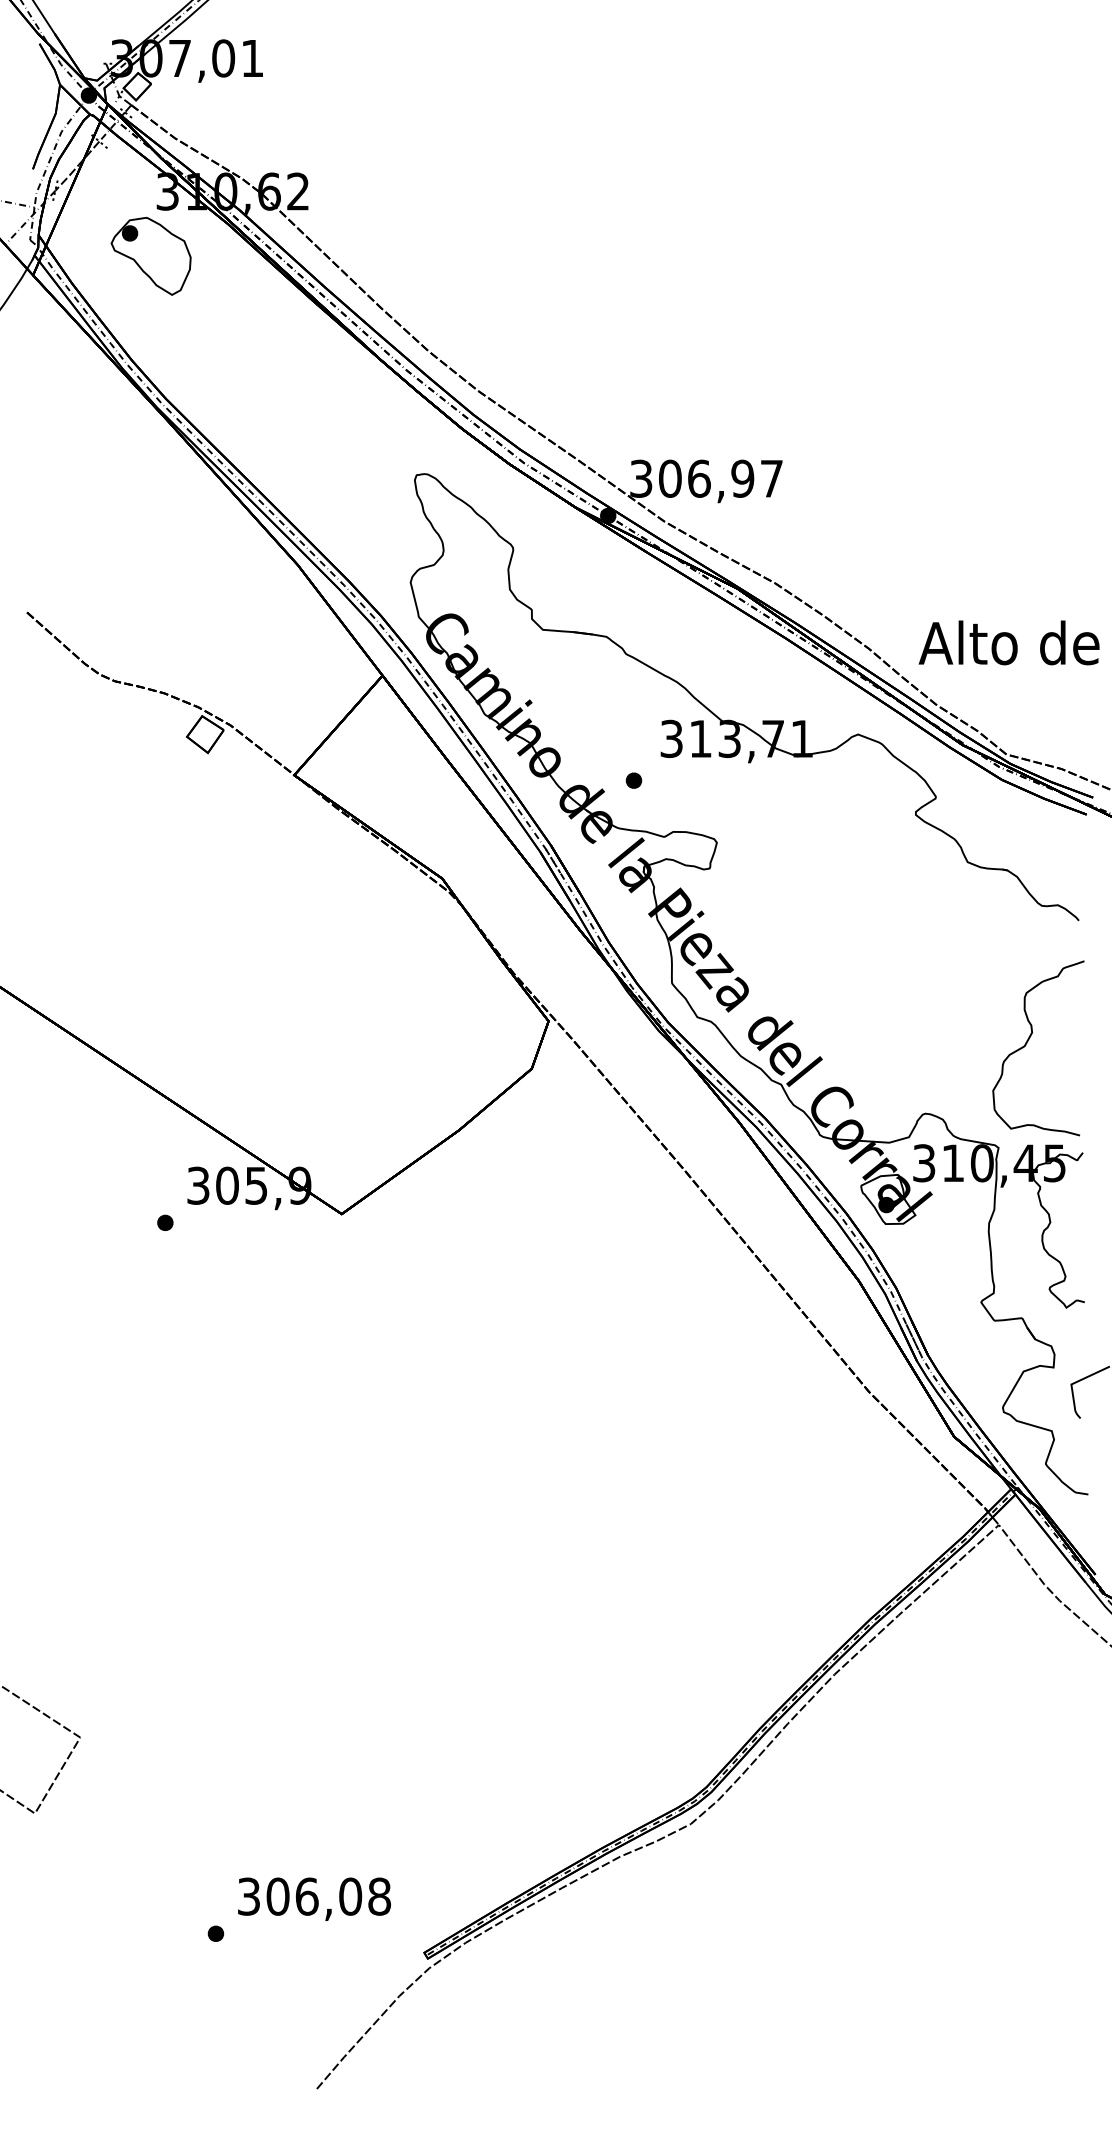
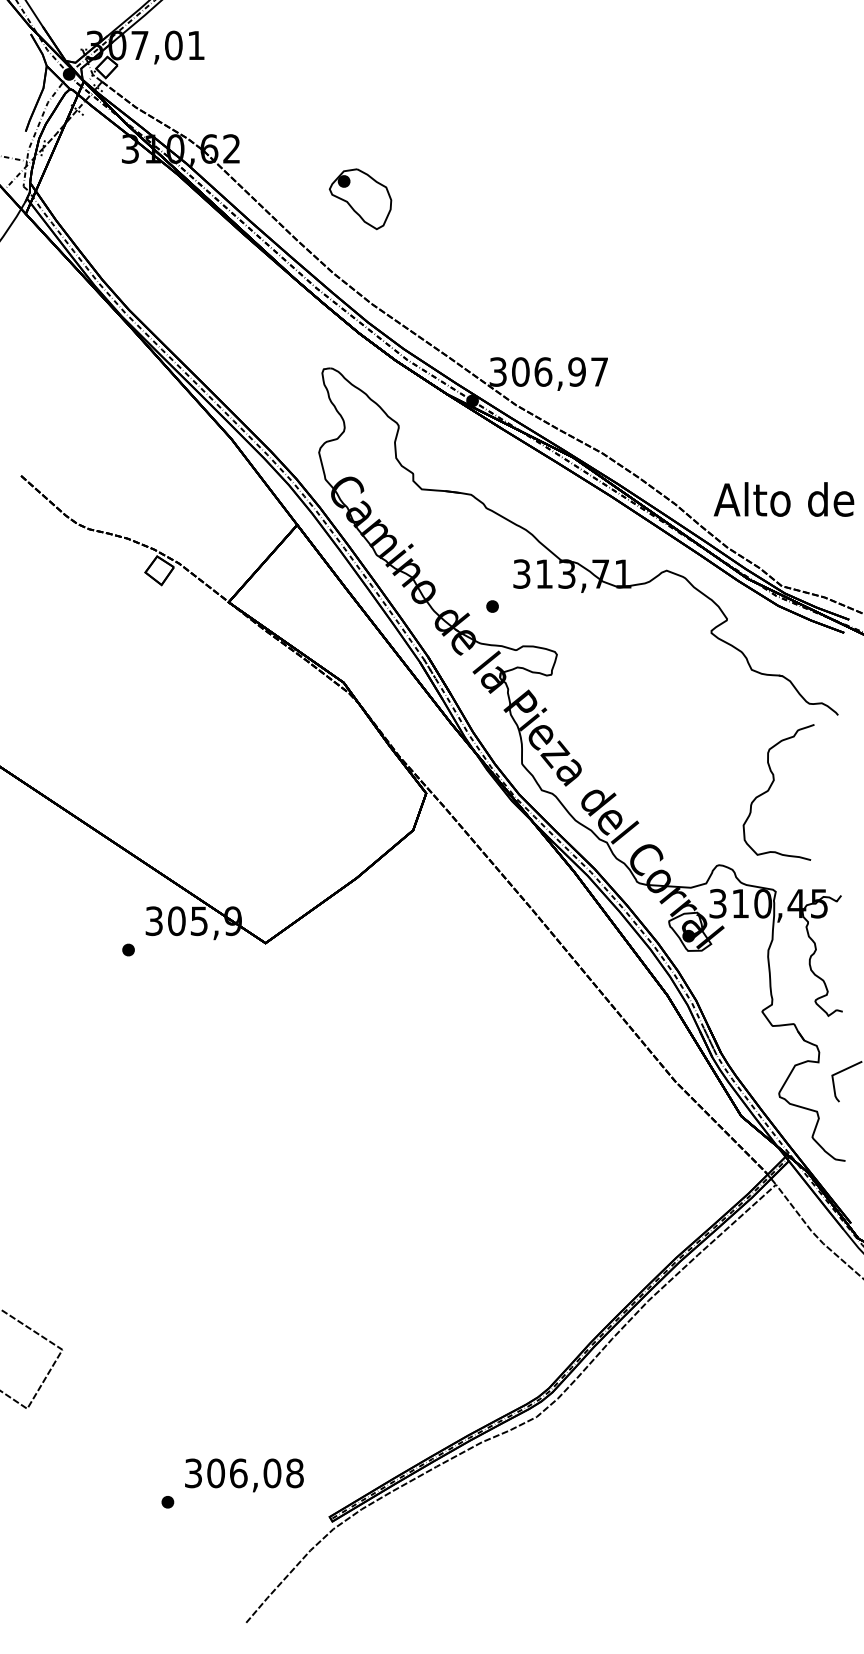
part: (151, 256) -> (360, 199), moved
curve: (1027, 1043) -> (770, 788), moved

